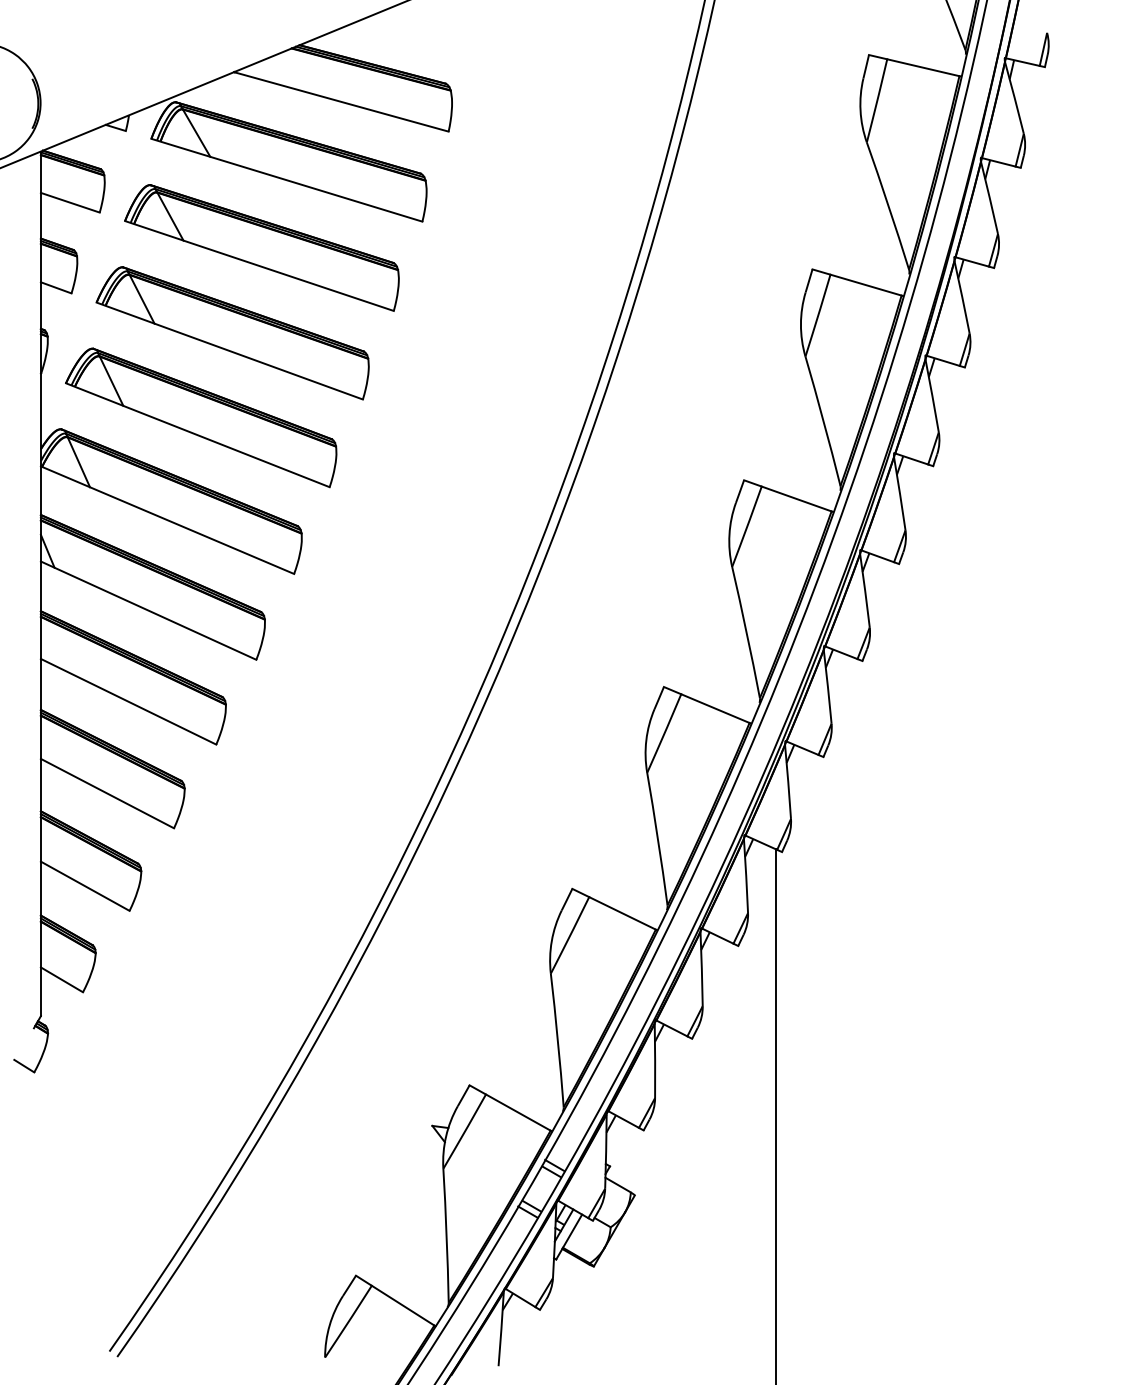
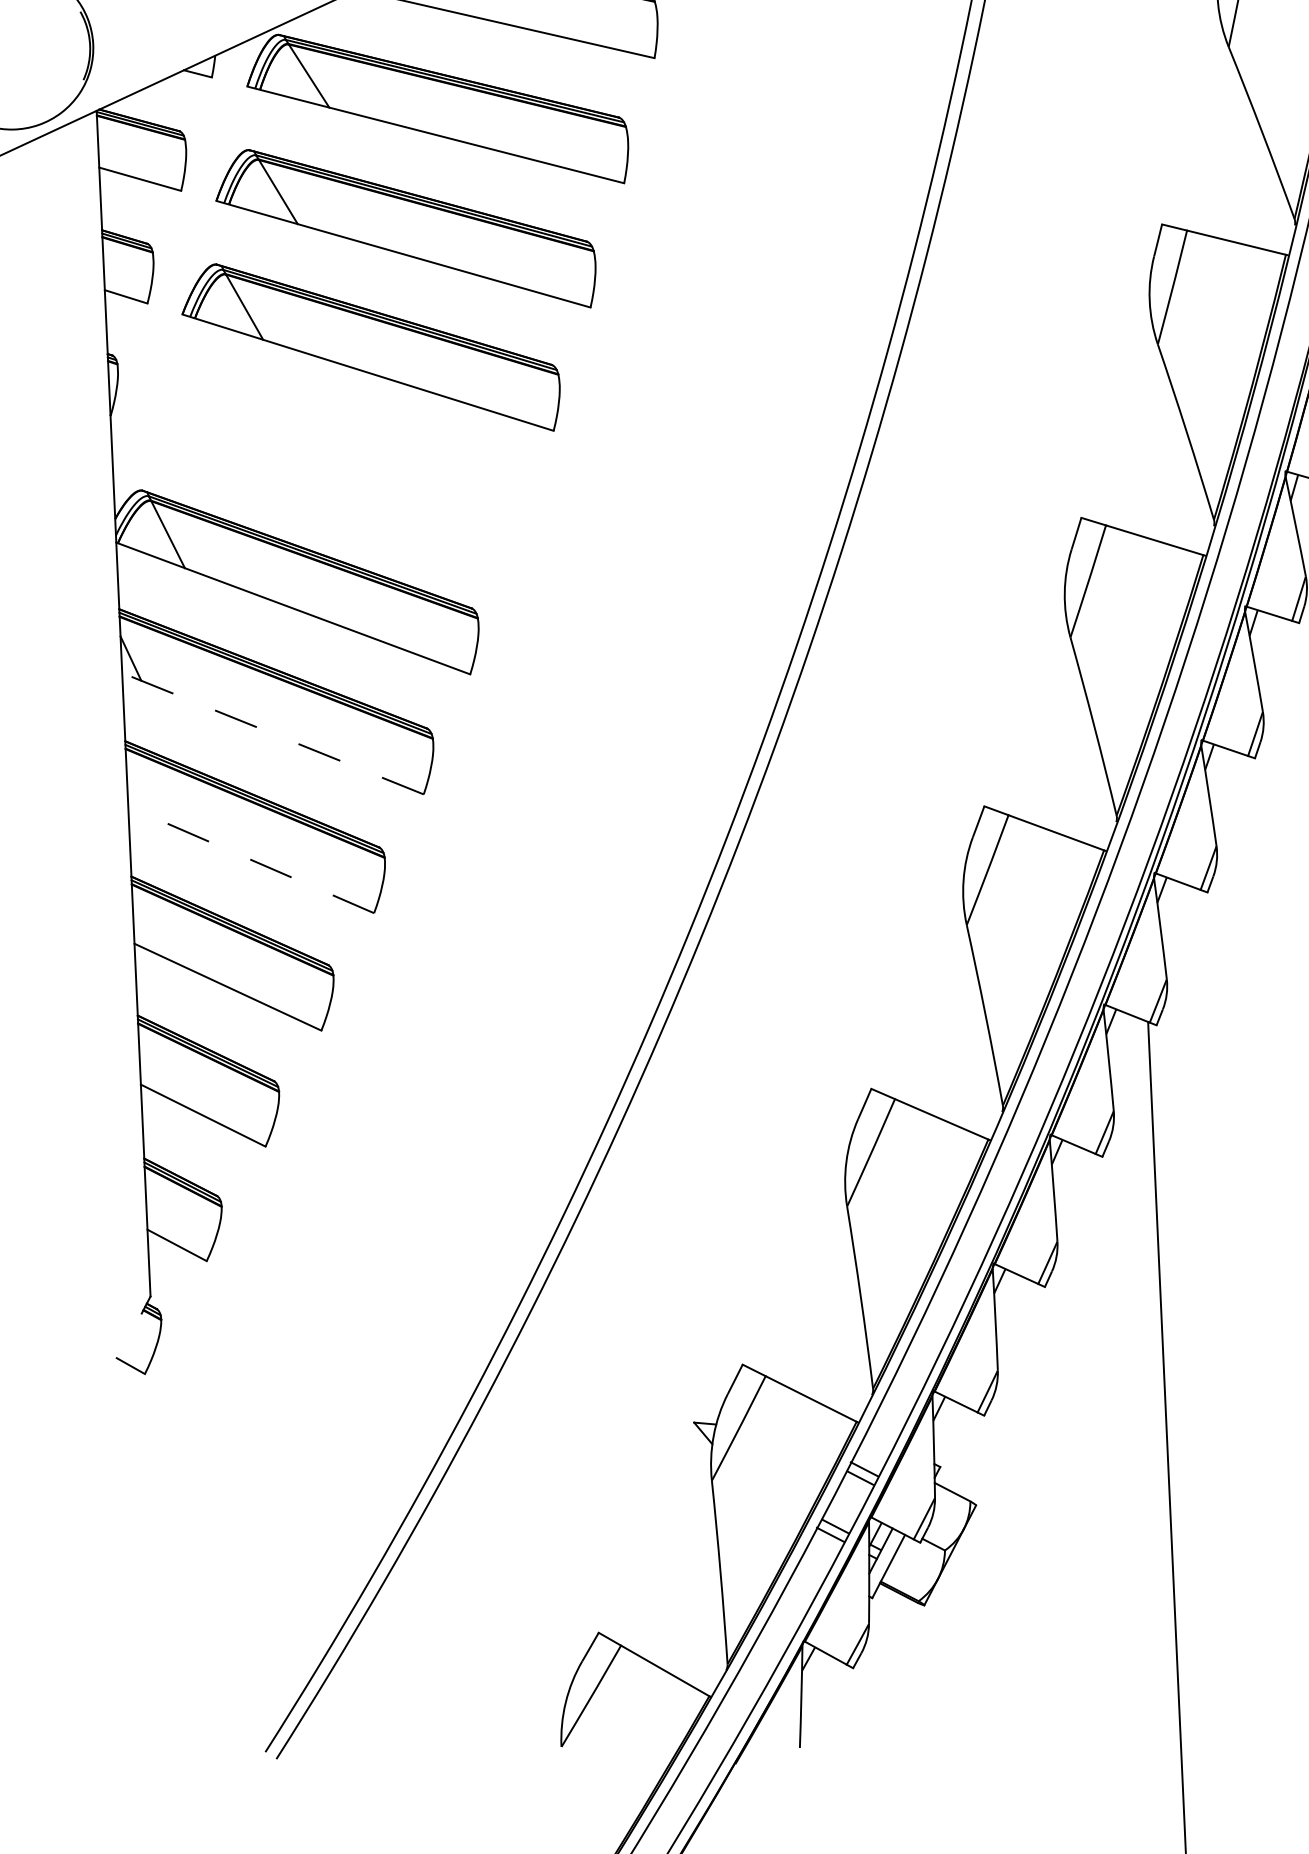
part: (201, 417) -> (333, 465), removed
line: (148, 610) -> (272, 733), solid -> dashed
line: (128, 701) -> (251, 859), solid -> dashed

